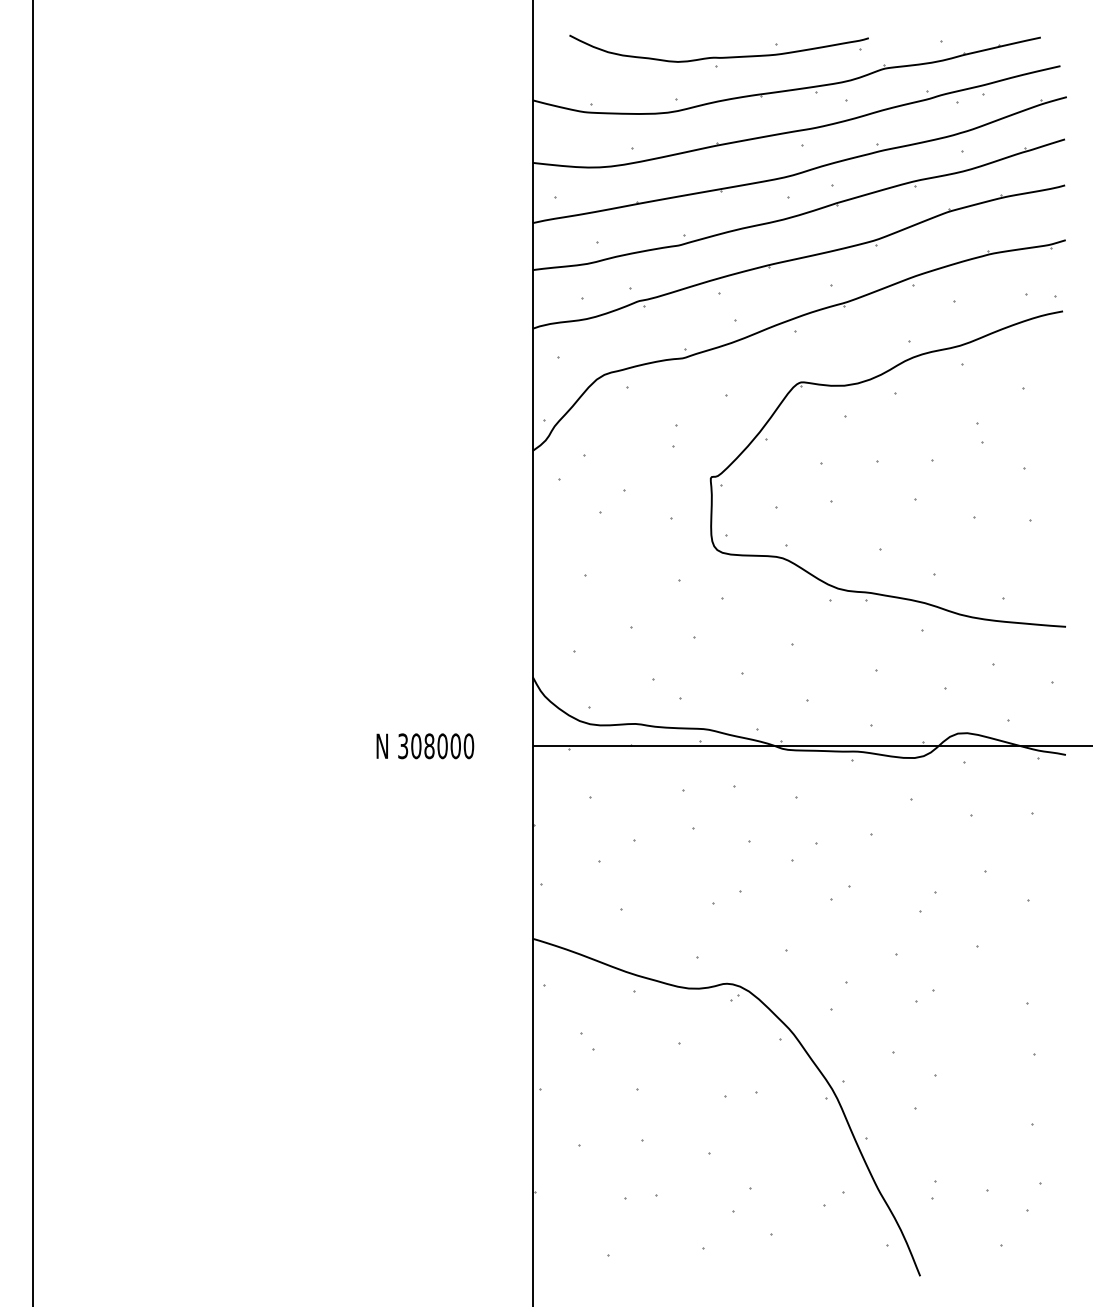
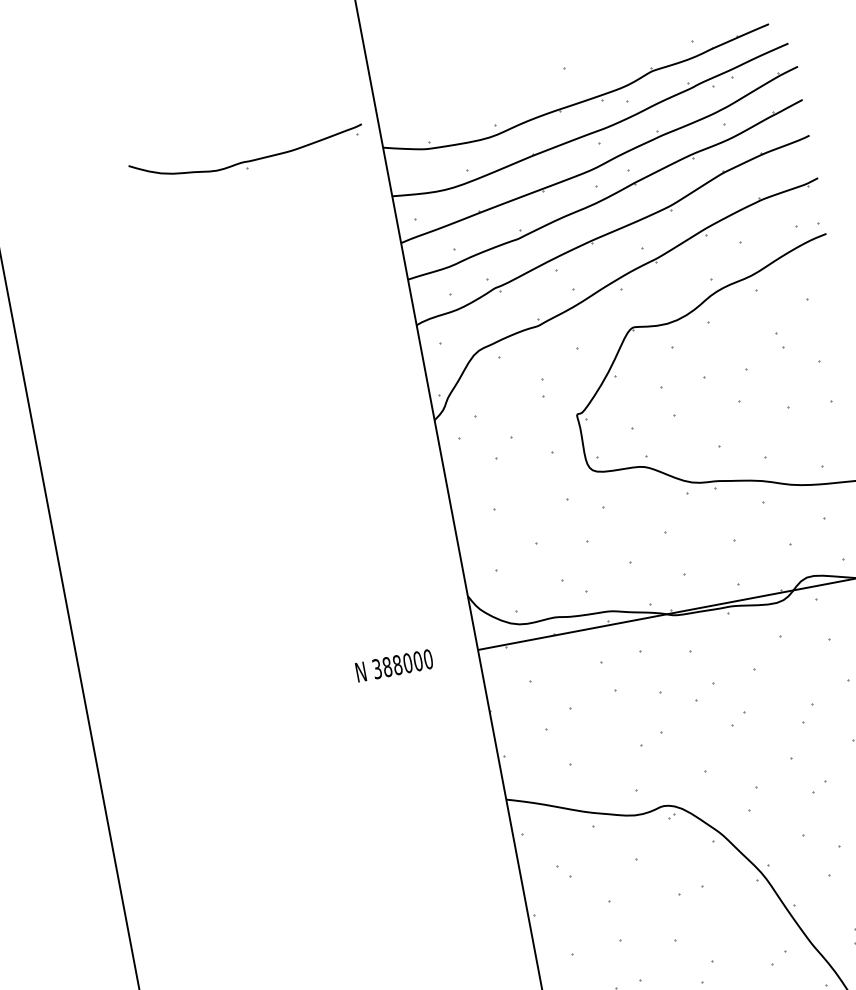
part: (717, 56) -> (246, 160), moved
text: (416, 745) -> (387, 666), 308000 -> 388000

